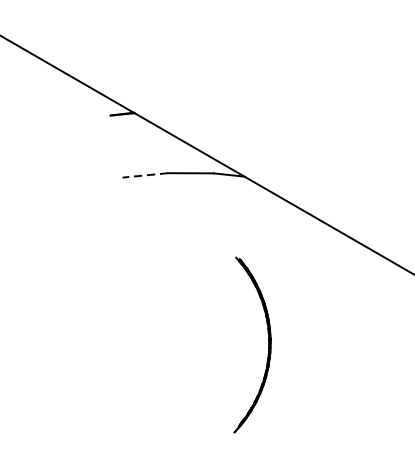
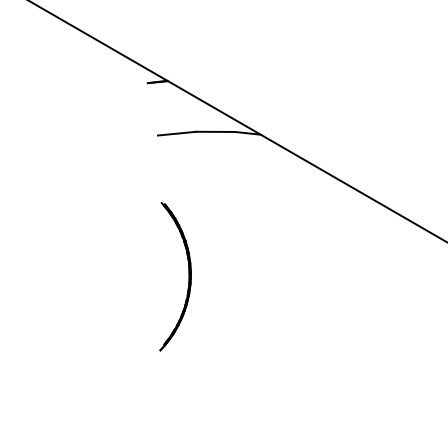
line: (144, 175) -> (176, 133), dashed -> solid
part: (267, 344) -> (188, 276), moved

